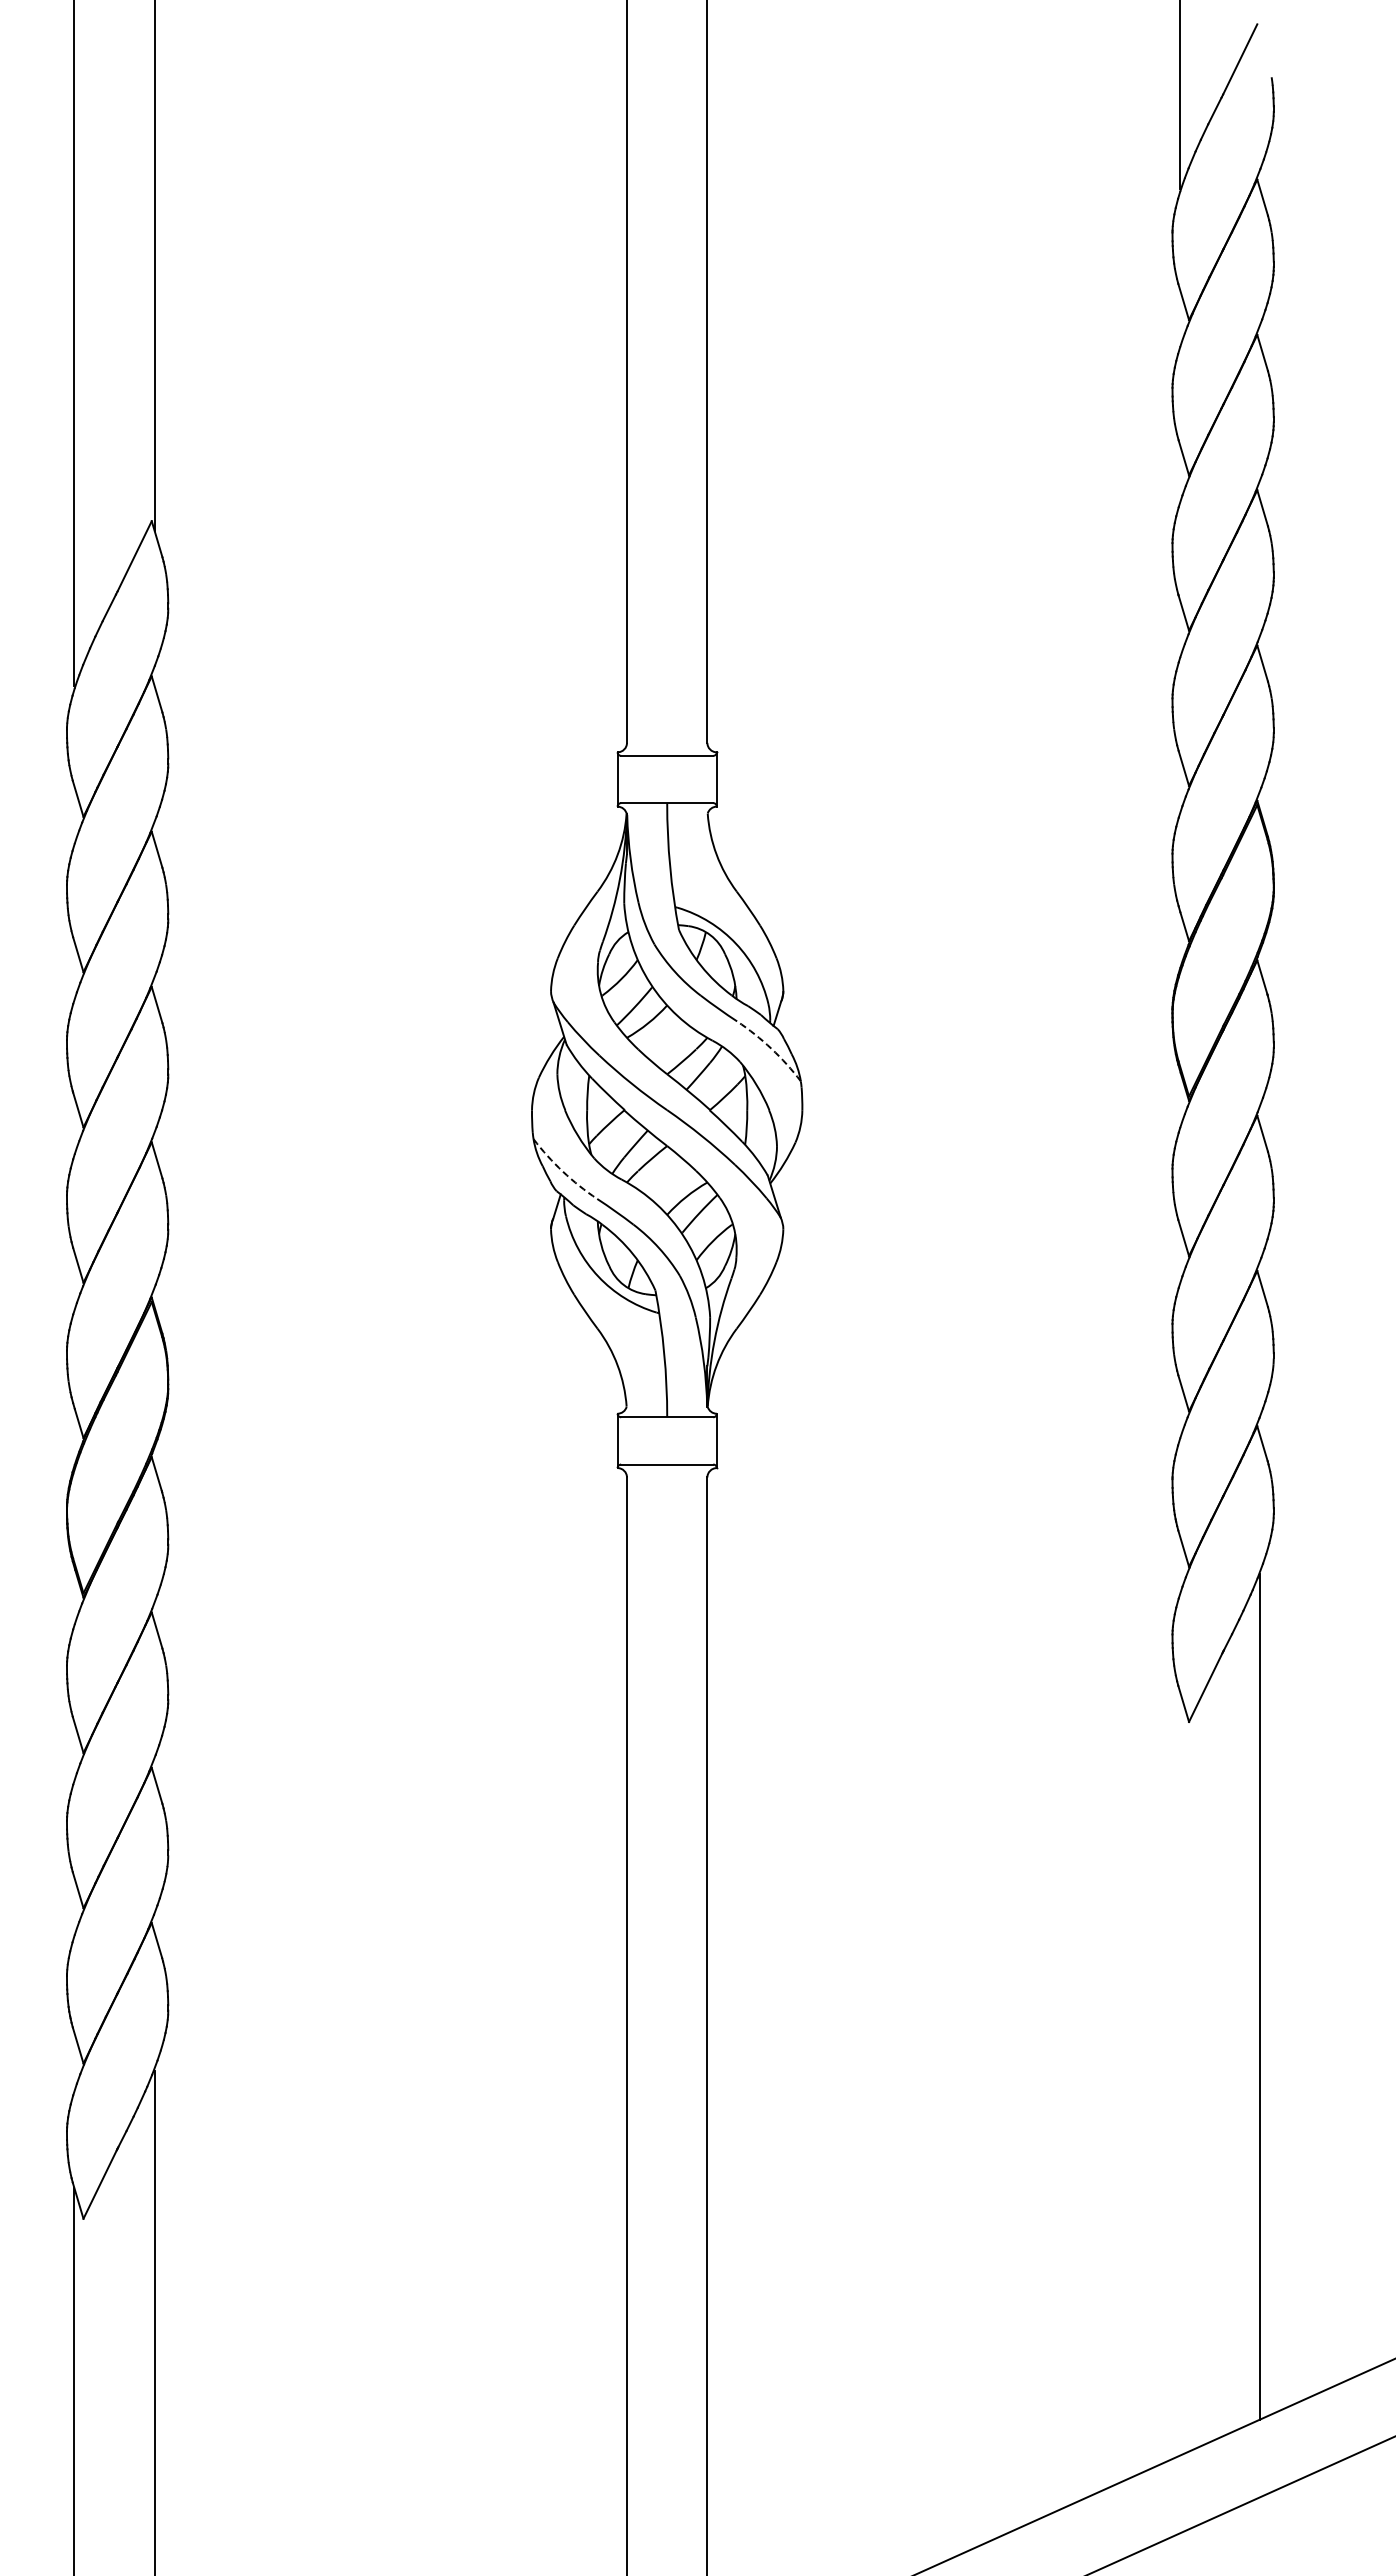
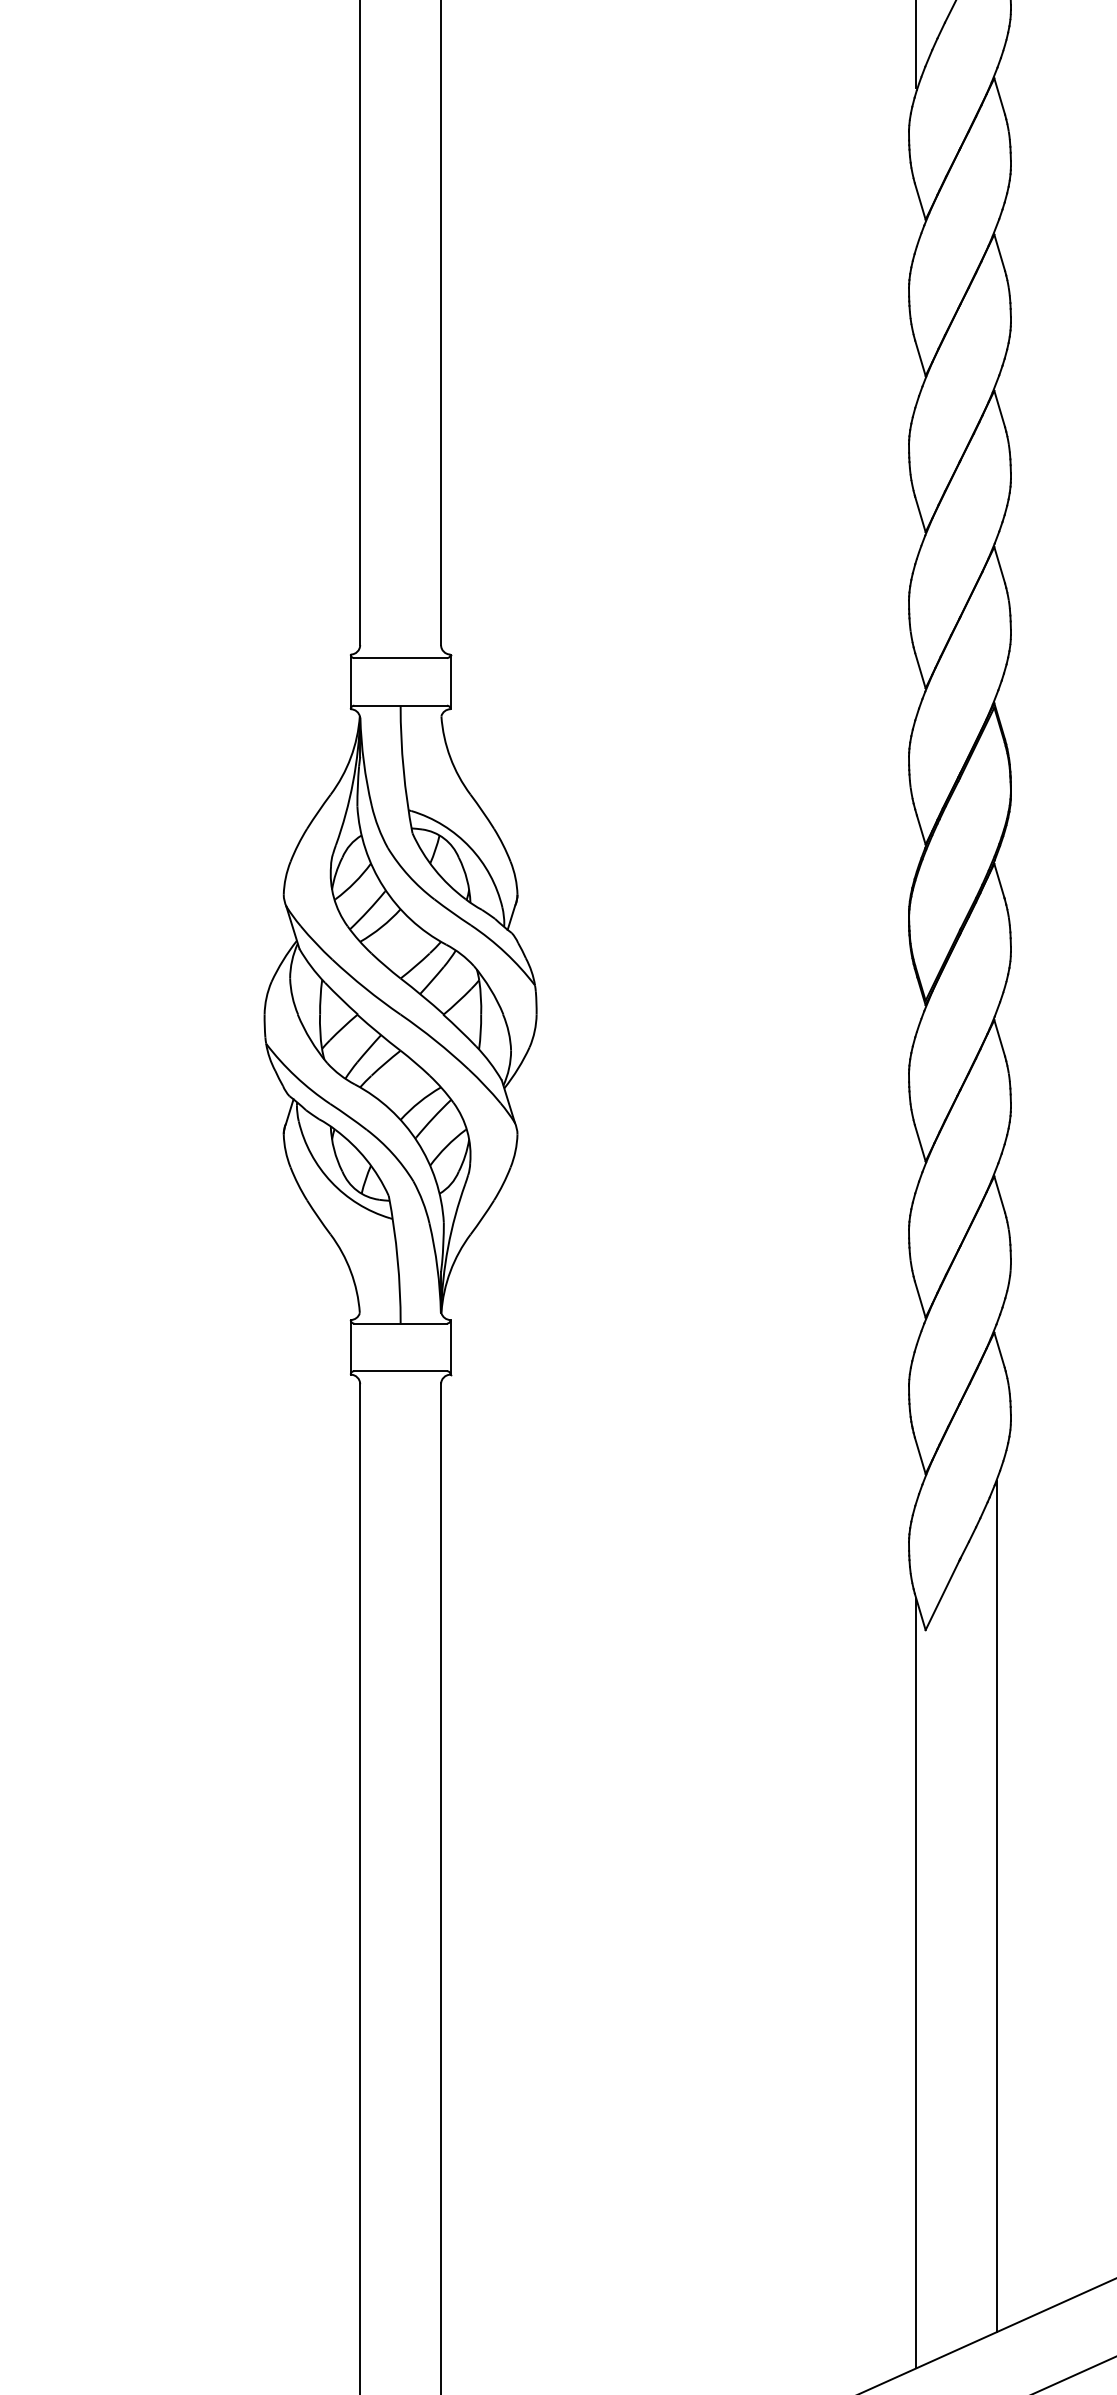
arc: (771, 1048) -> (505, 952), dashed -> solid
arc: (562, 1171) -> (295, 1076), dashed -> solid
line: (1179, 2072) -> (916, 1982), added

